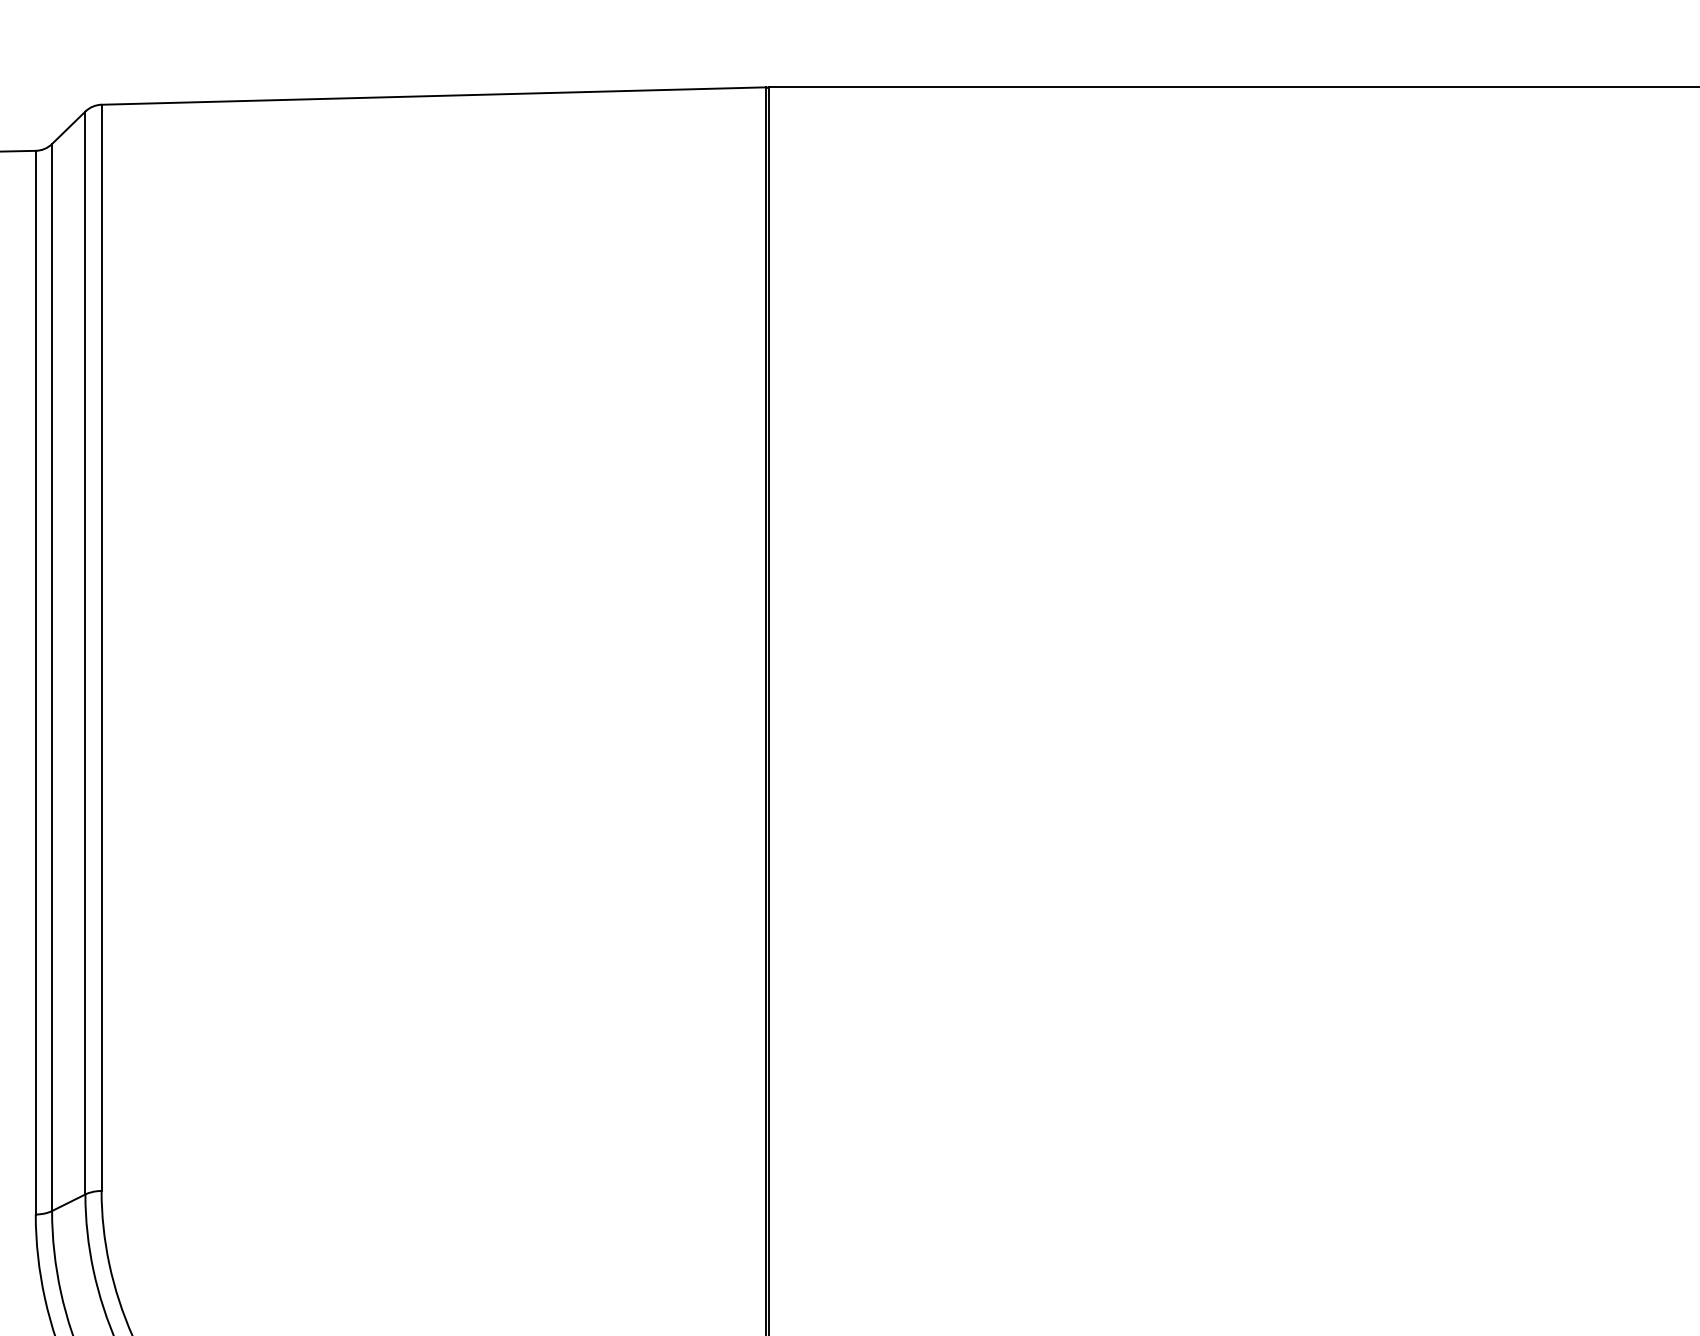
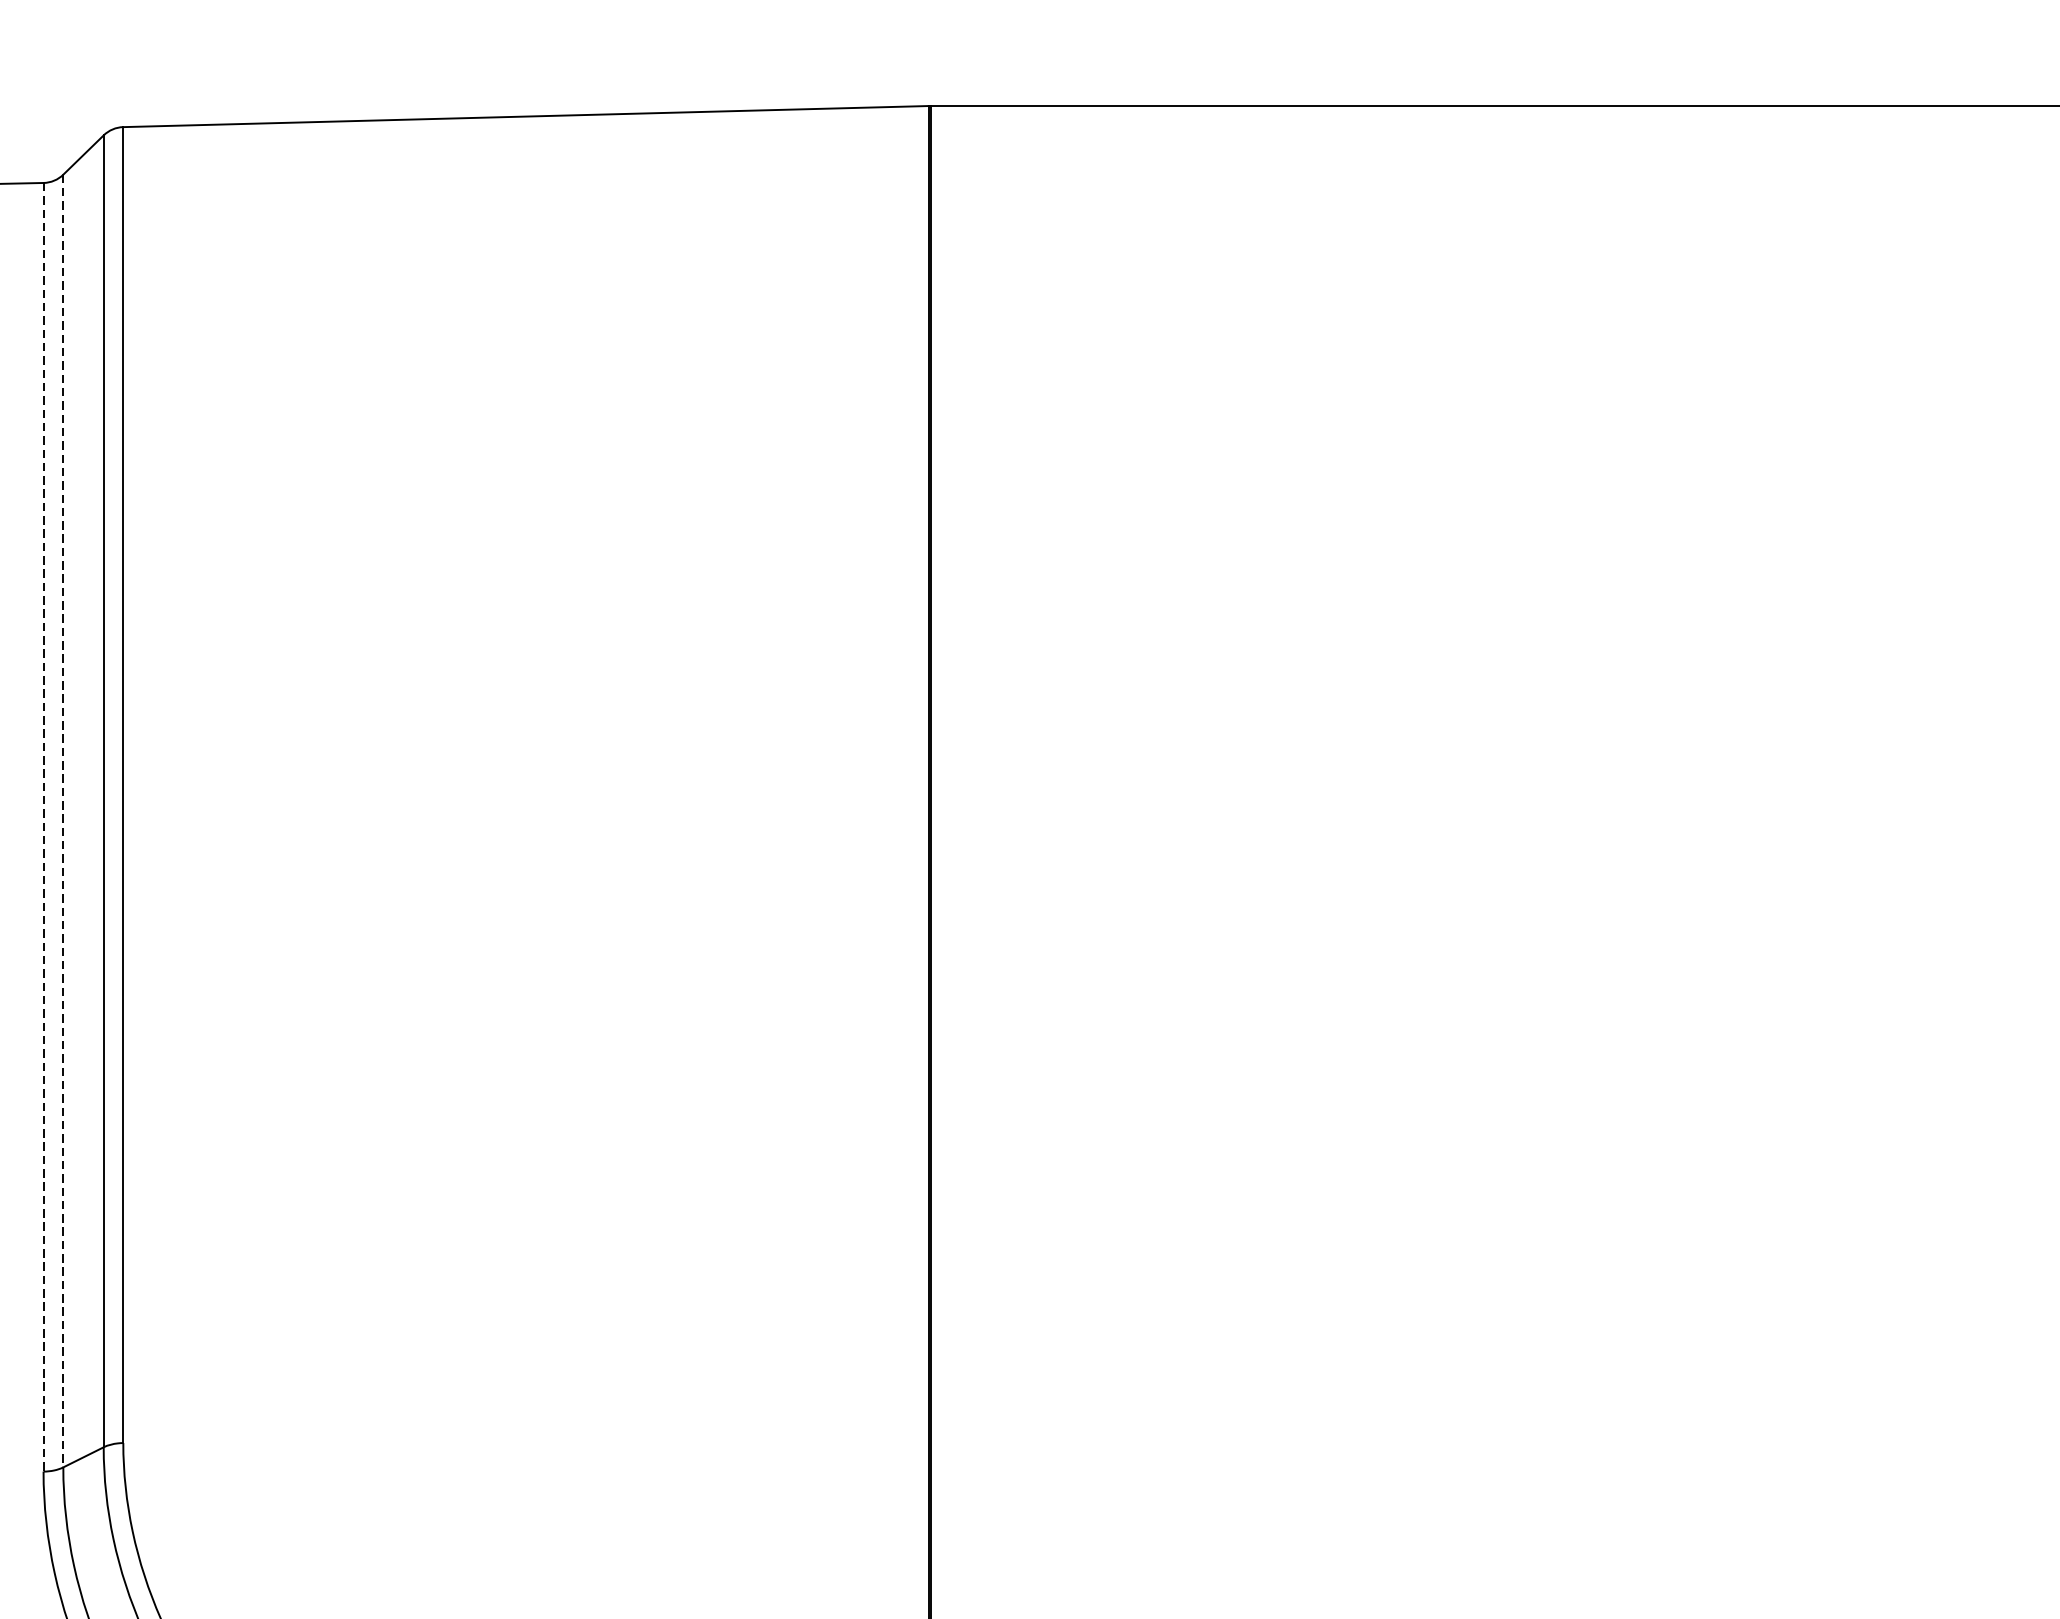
line: (52, 677) -> (63, 821), solid -> dashed
line: (35, 682) -> (43, 827), solid -> dashed

